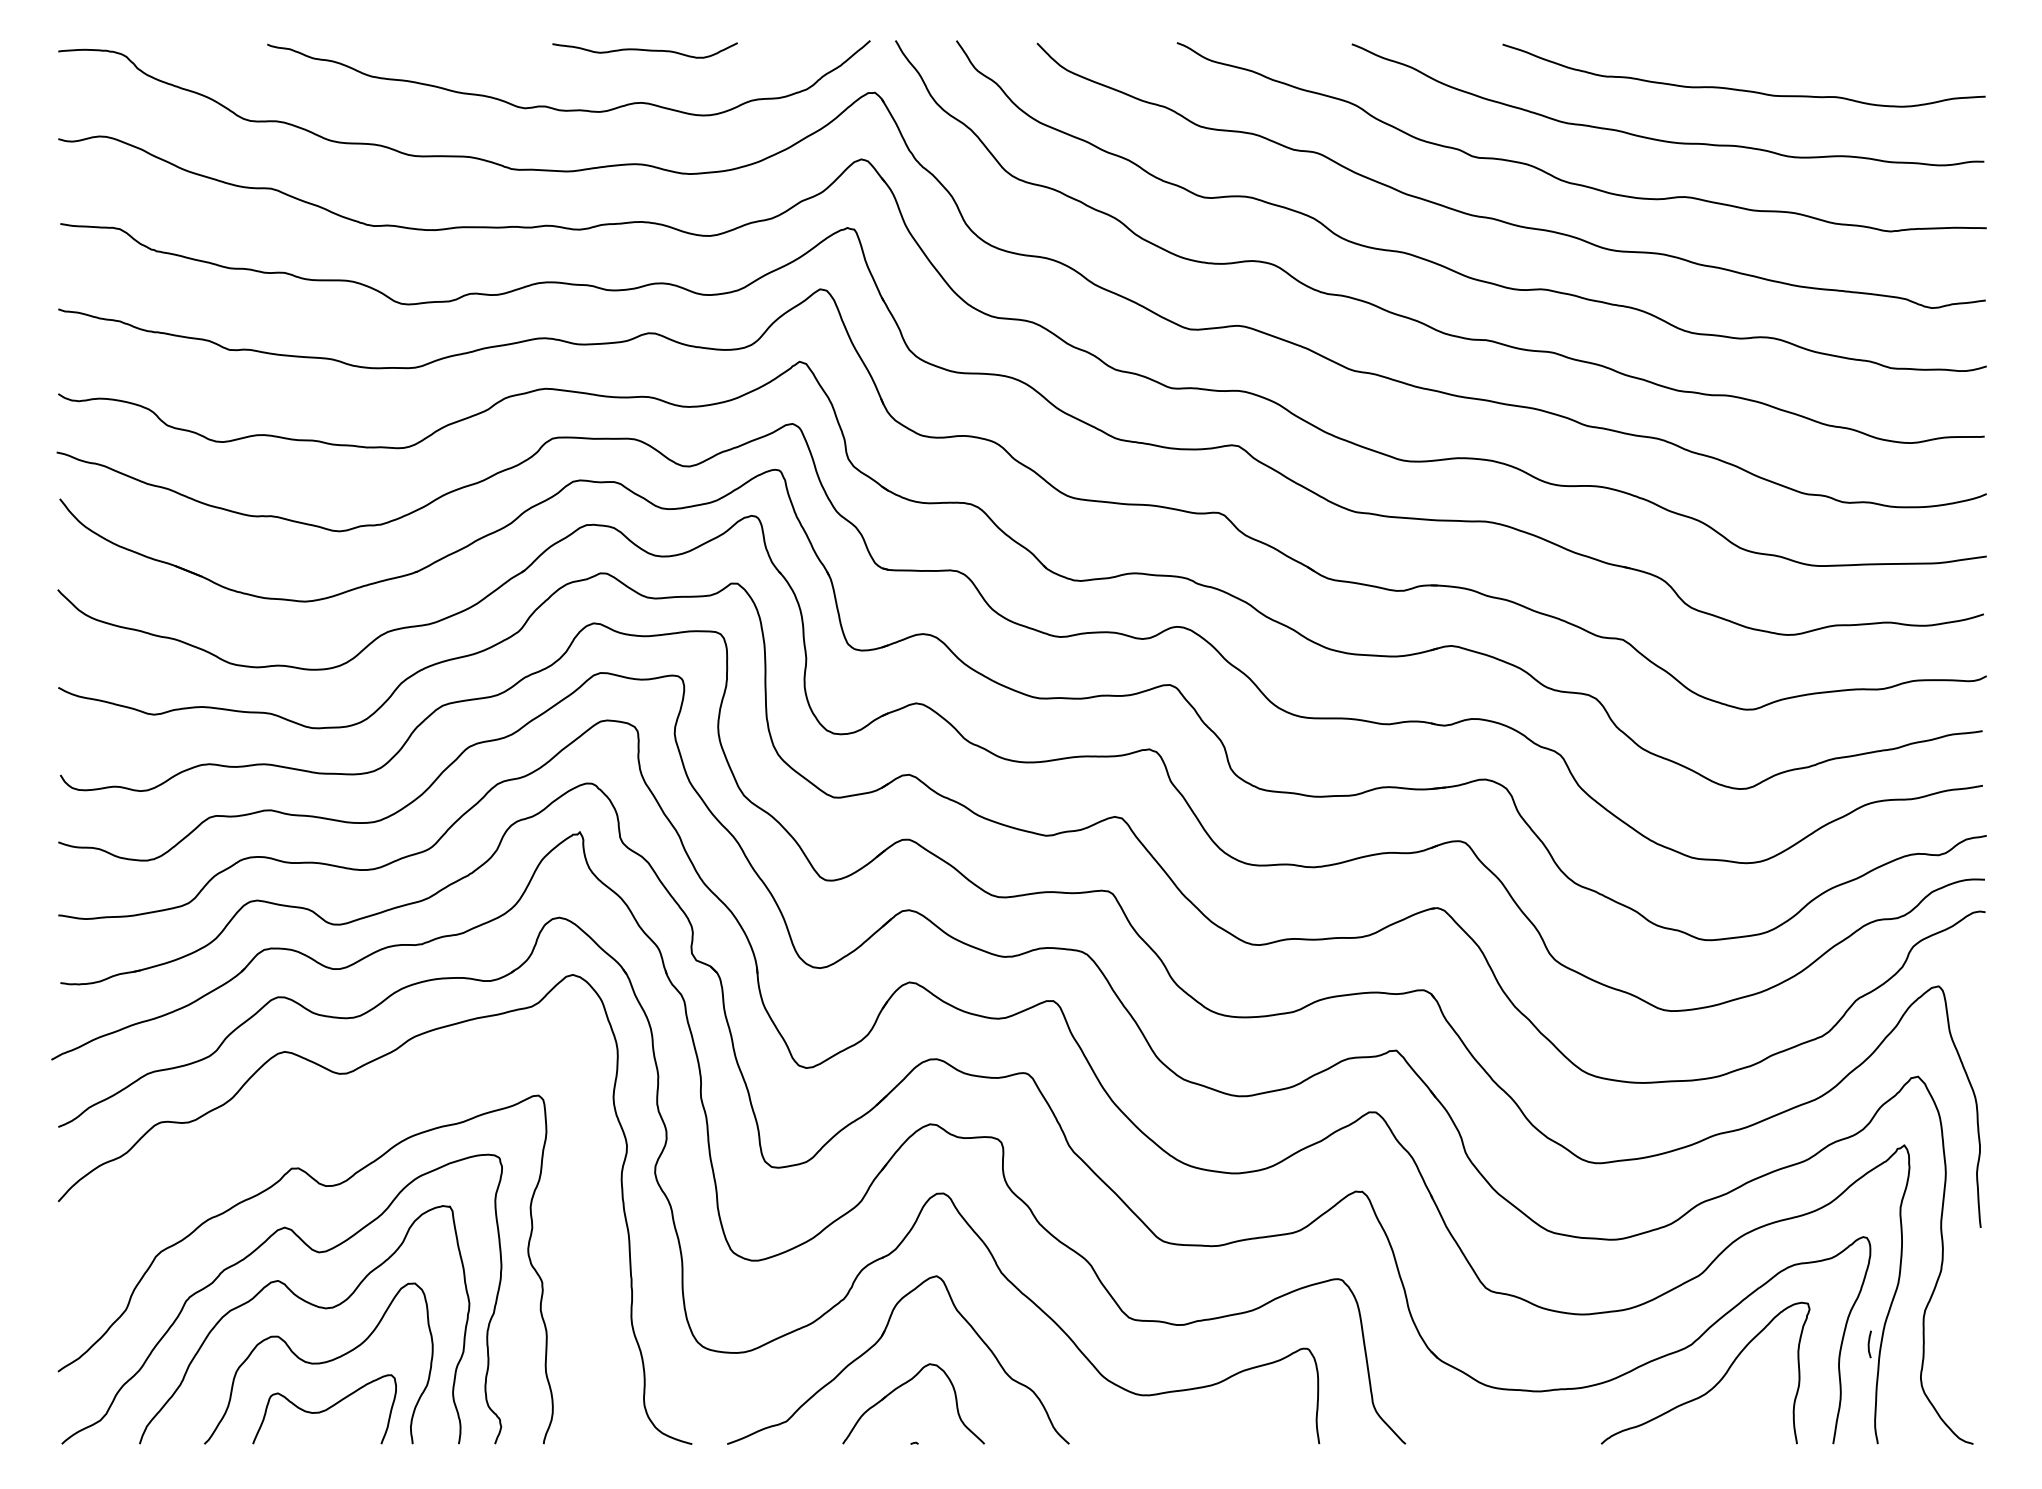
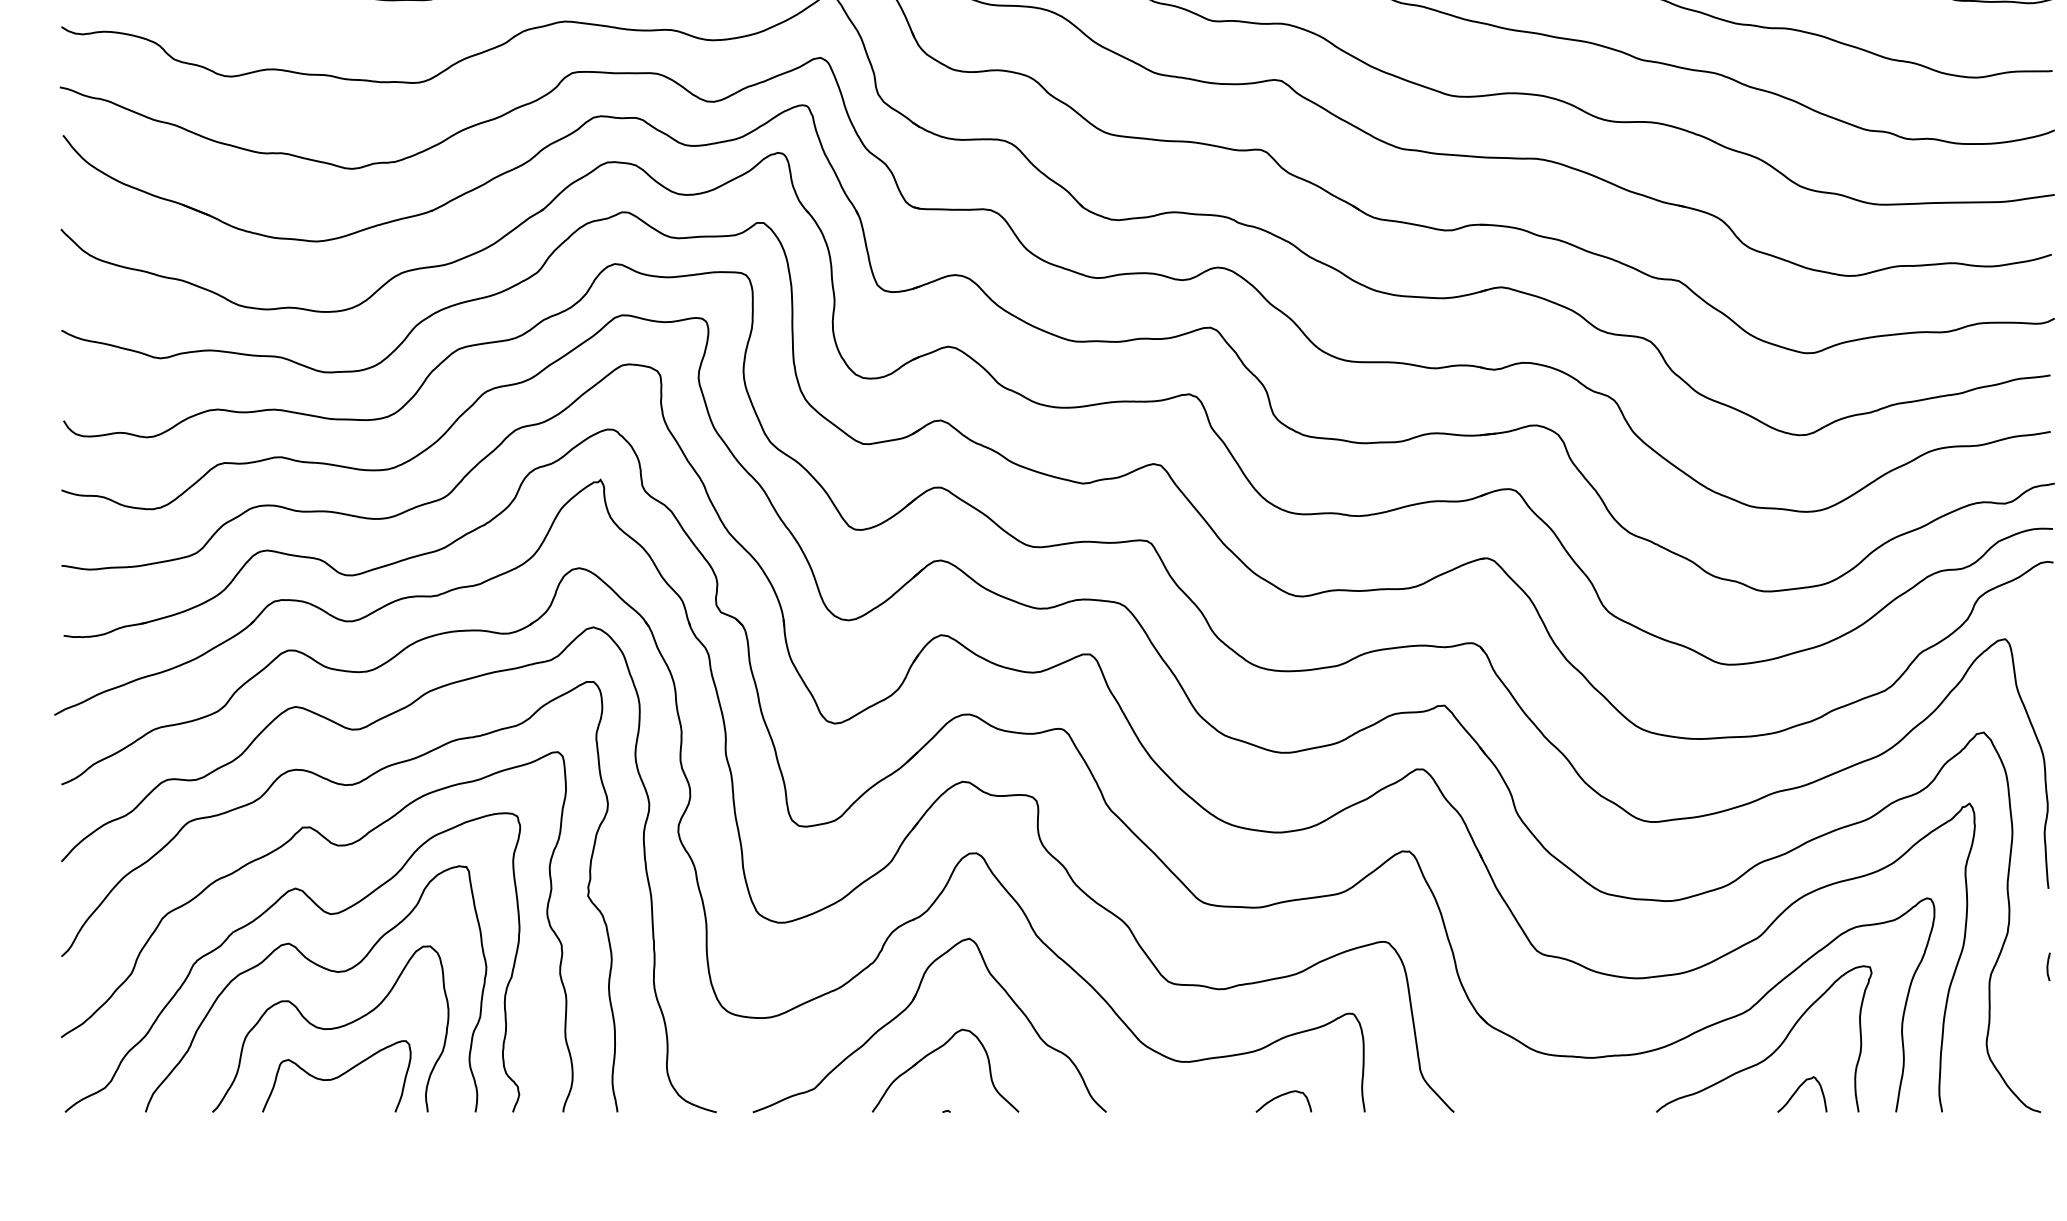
curve: (331, 1128) -> (343, 786), added
curve: (1869, 1344) -> (2048, 966), moved
curve: (1737, 1424) -> (1797, 1092), added
curve: (1237, 1429) -> (1280, 1097), added

